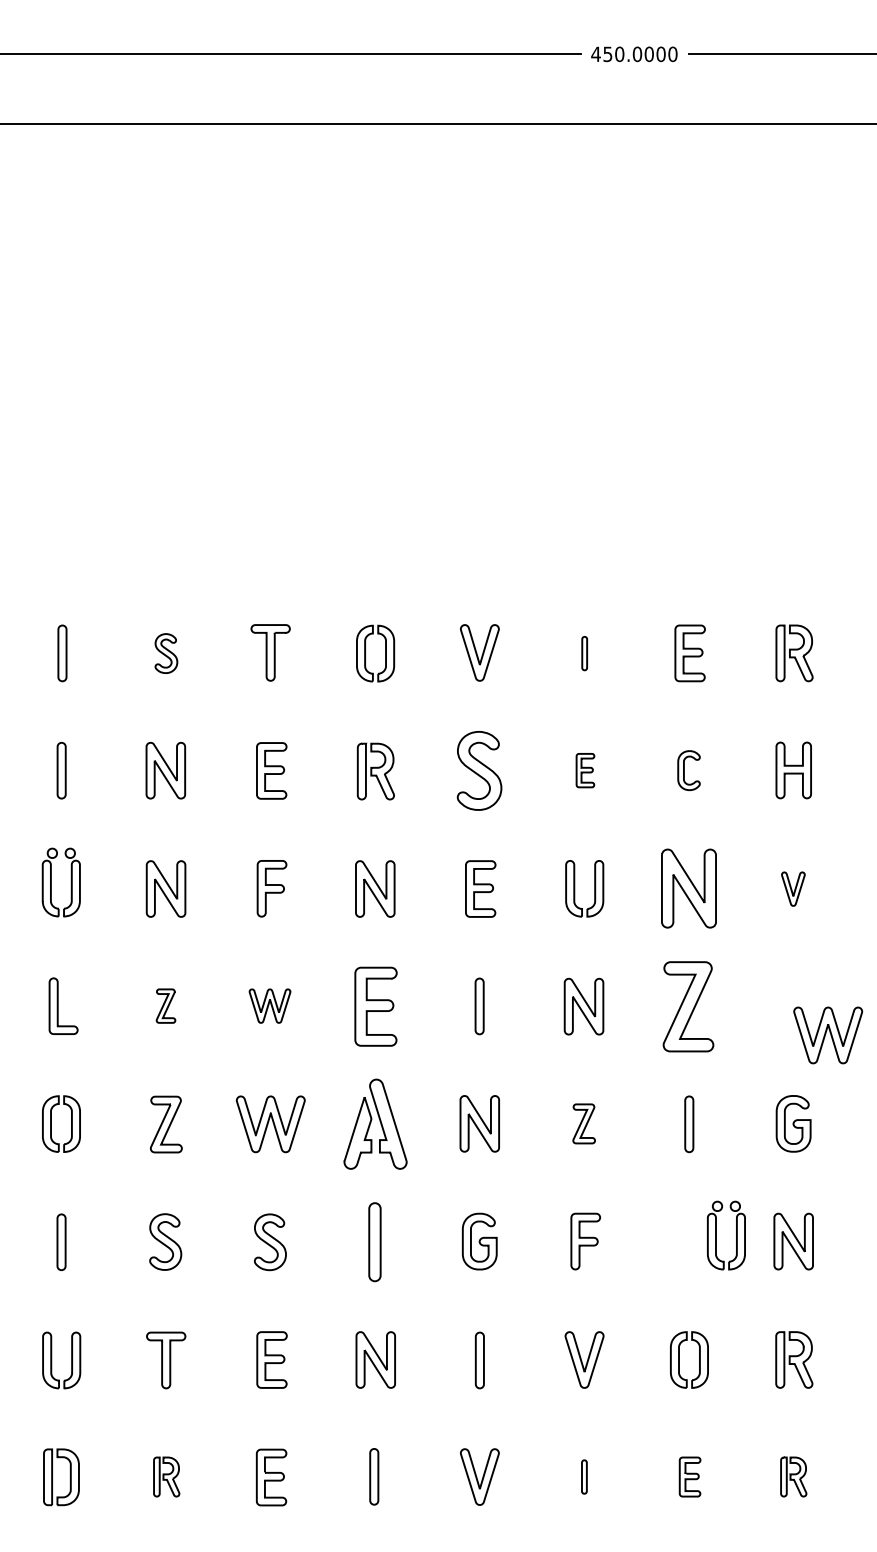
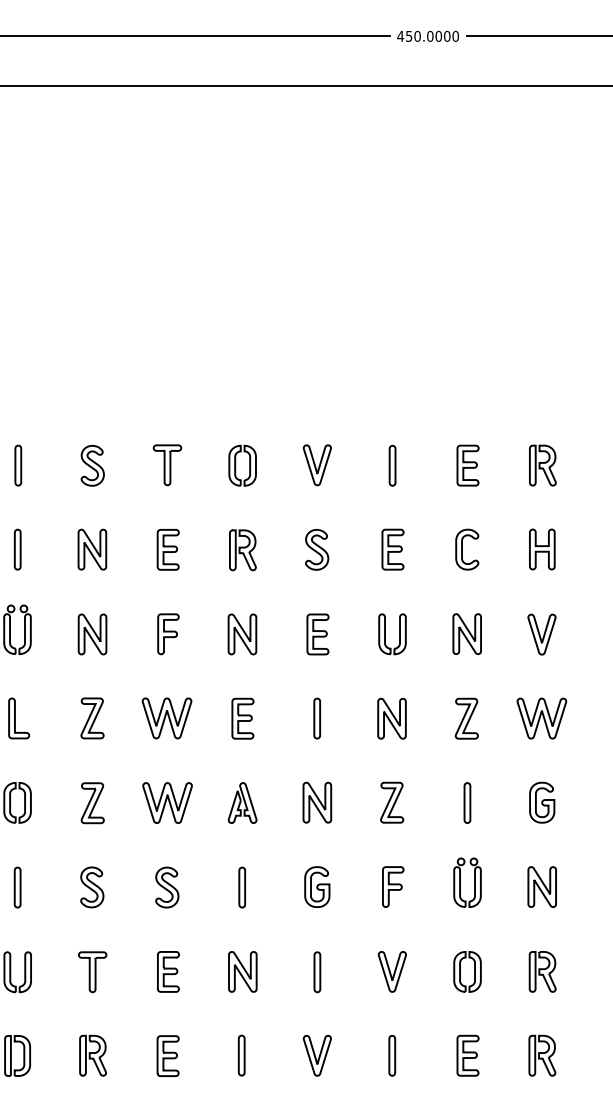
part: (166, 653) -> (92, 465), size x1.43
part: (584, 653) -> (392, 465), size x1.67
part: (479, 770) -> (317, 549), size x0.71
part: (585, 770) -> (393, 549), size x1.67
part: (688, 770) -> (466, 549), size x1.43
part: (688, 888) -> (466, 634), size x0.71
part: (793, 888) -> (542, 634), size x1.67
part: (165, 1005) -> (92, 717), size x1.67
part: (269, 1005) -> (166, 717), size x1.67
part: (375, 1006) -> (242, 718), size x0.71
part: (688, 1006) -> (466, 718), size x0.62
part: (828, 1035) -> (542, 718), moved
part: (583, 1123) -> (391, 802), size x1.43
part: (375, 1124) -> (242, 803), size x0.62
part: (716, 1235) -> (460, 882), moved
part: (374, 1242) -> (241, 887), size x0.71
part: (166, 1476) -> (92, 1055), size x1.43
part: (584, 1476) -> (392, 1055), size x1.67
part: (689, 1476) -> (467, 1055), size x1.43
part: (793, 1476) -> (542, 1055), size x1.43

